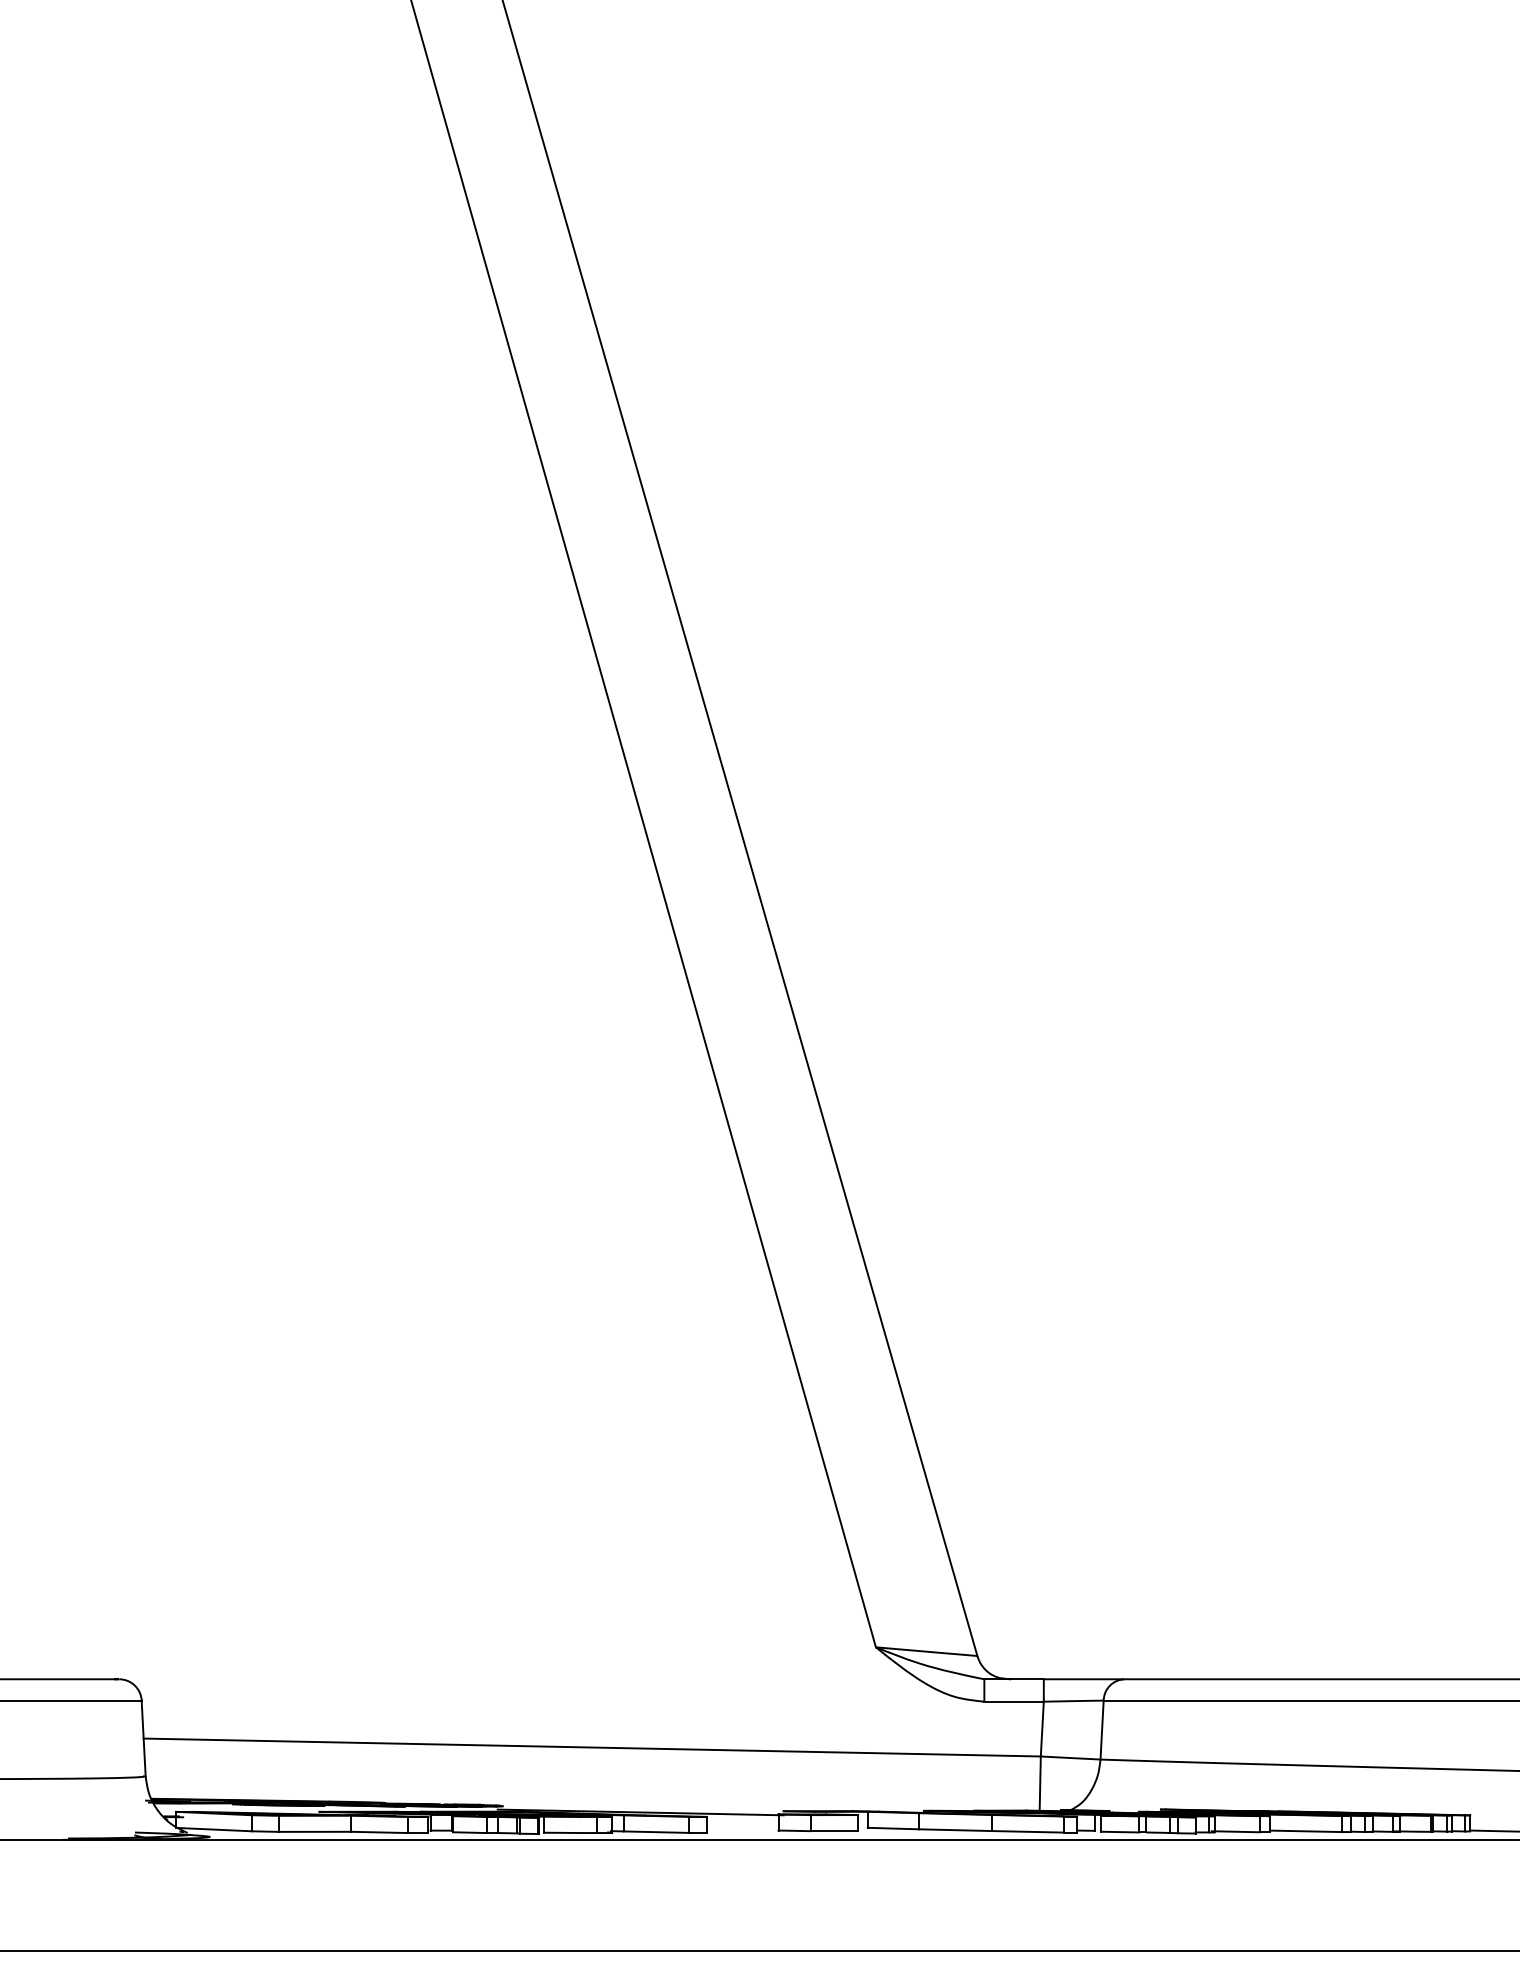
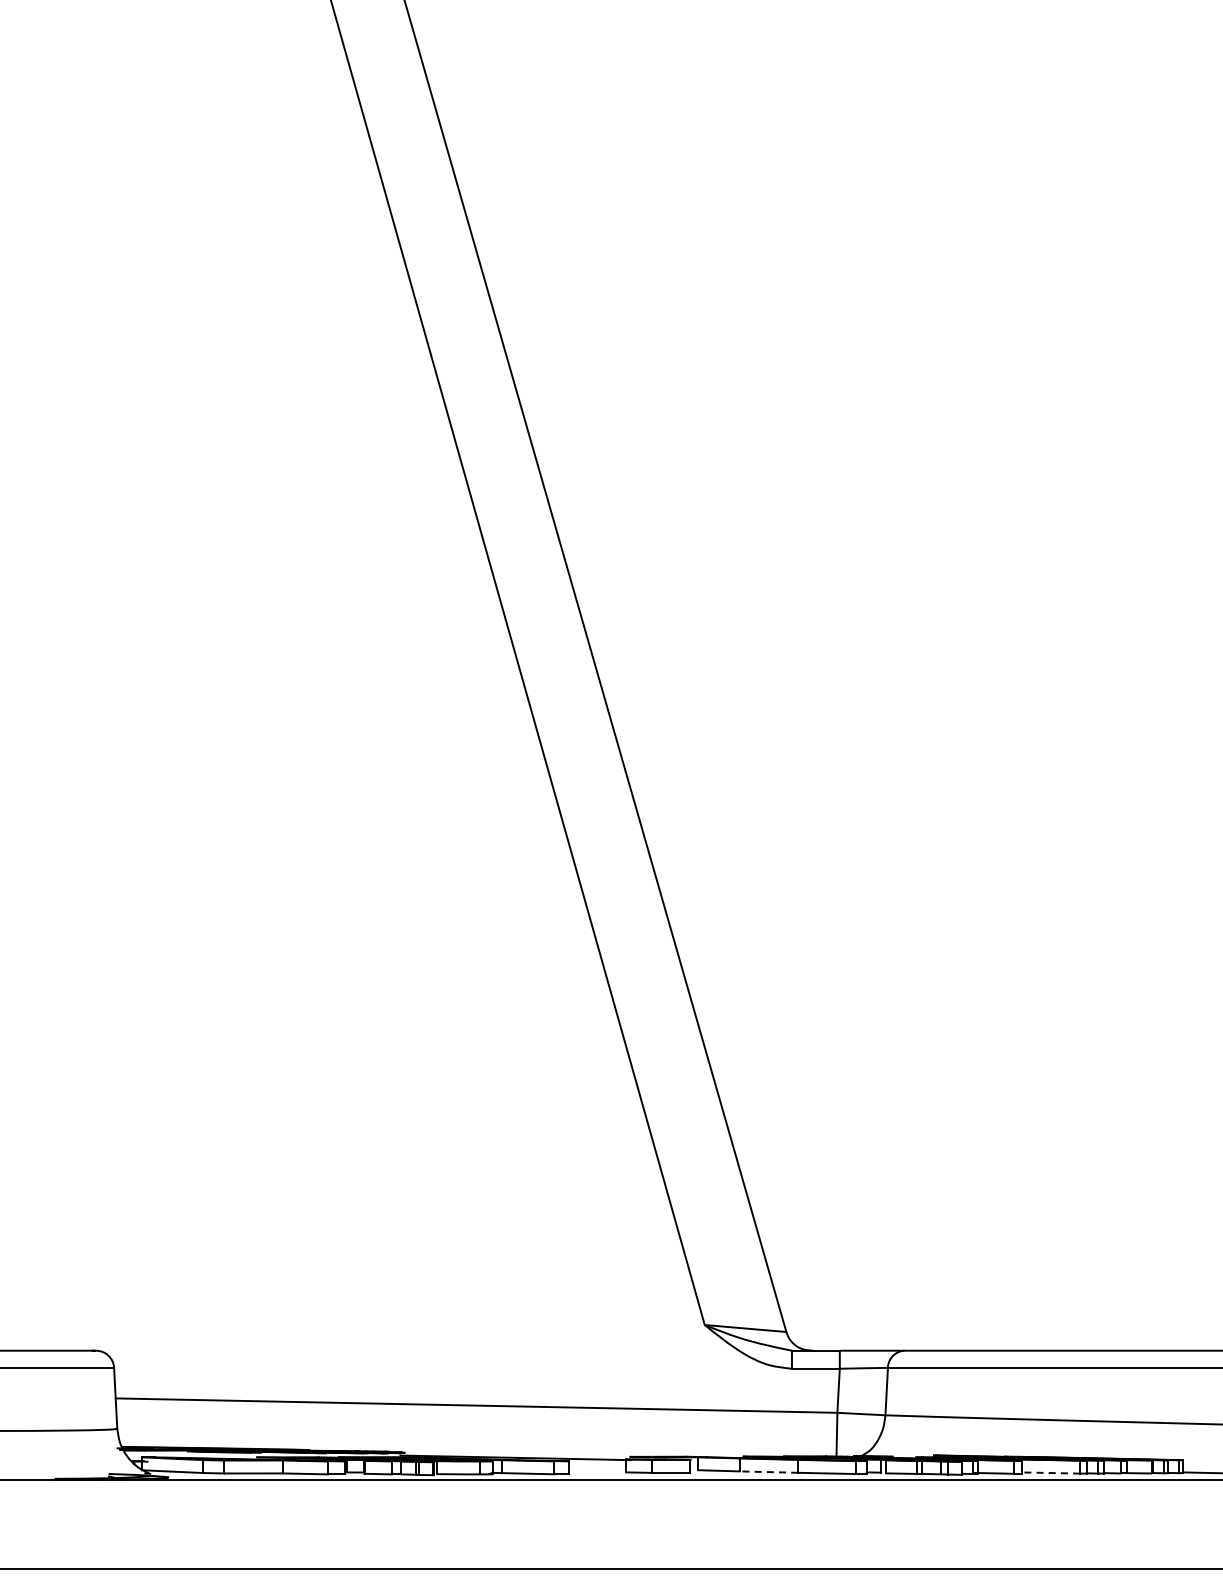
line: (955, 1830) -> (768, 1472), solid -> dashed
line: (1305, 1831) -> (1050, 1473), solid -> dashed

